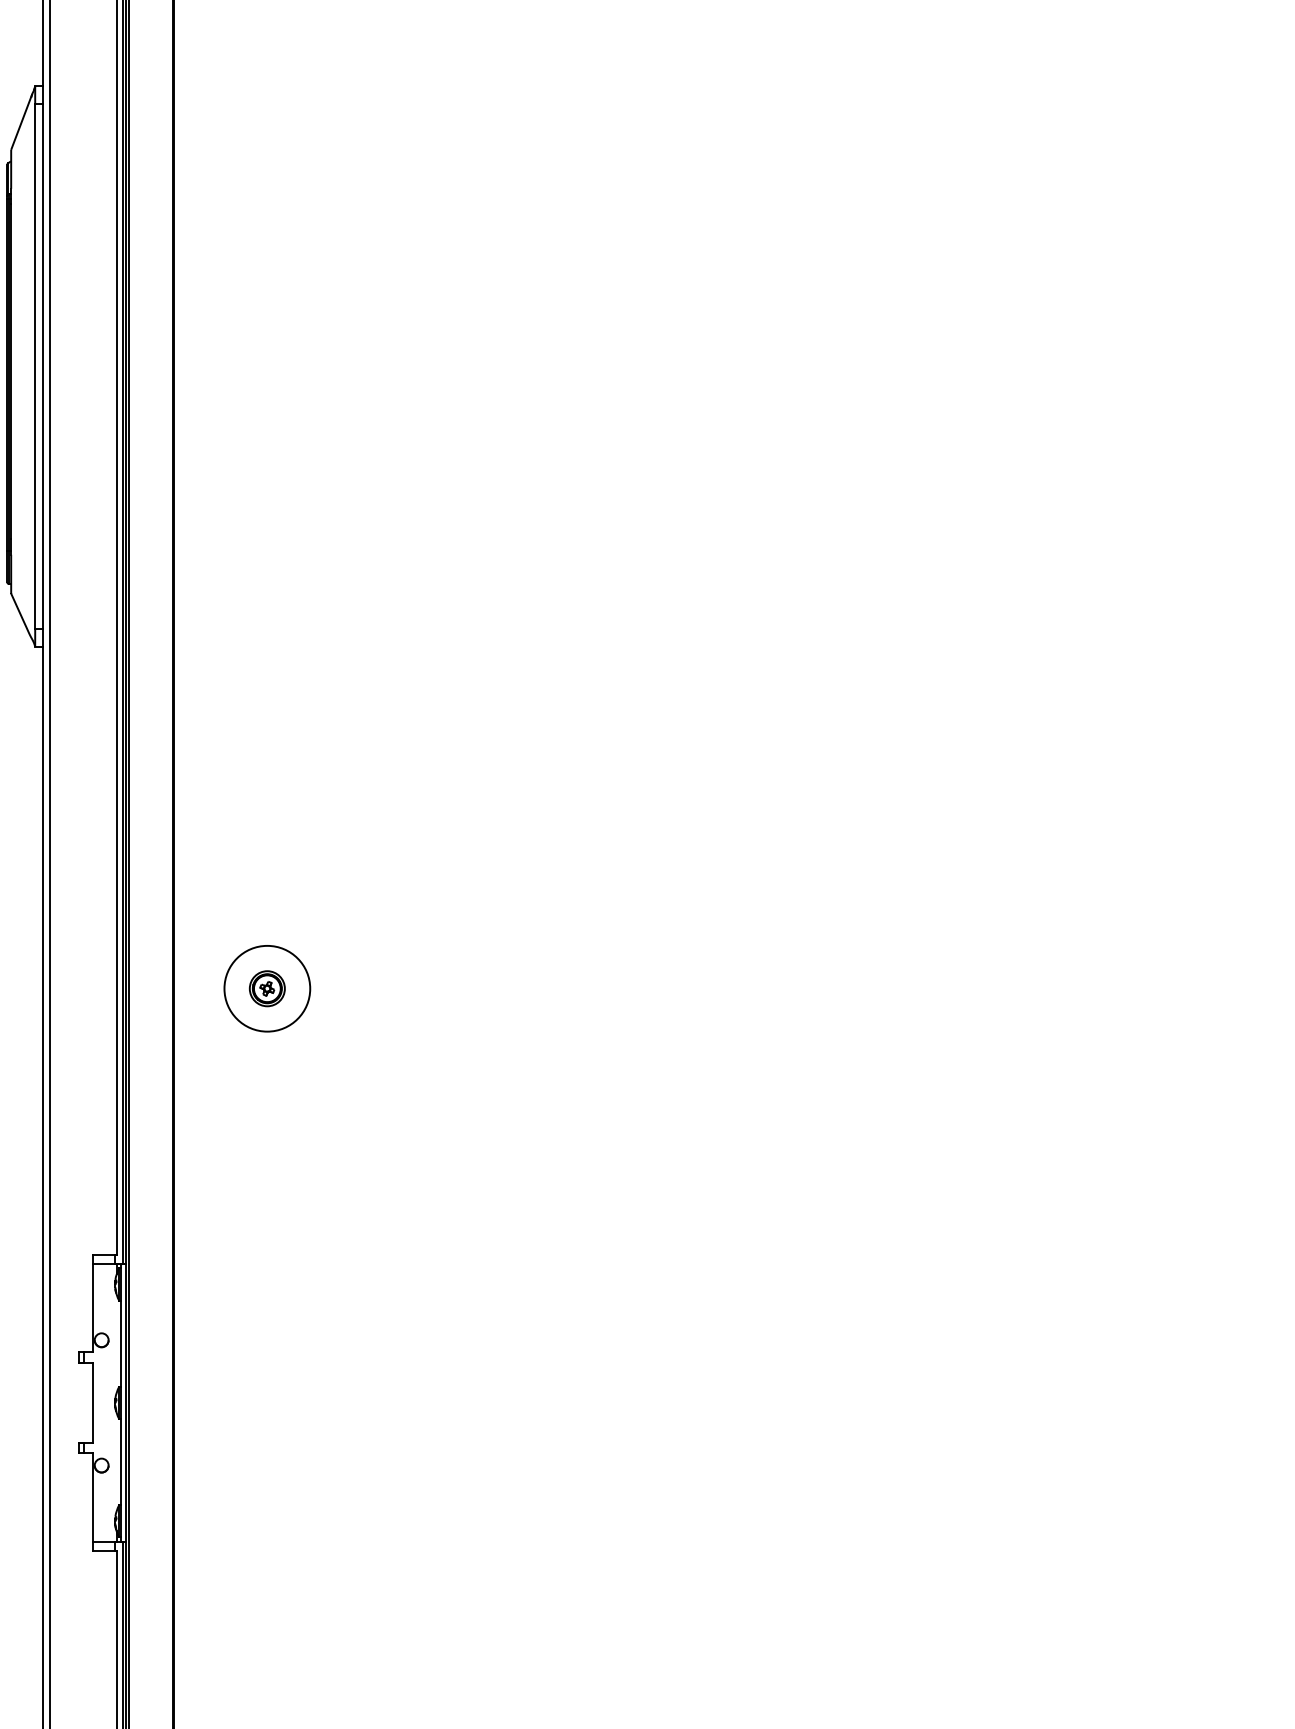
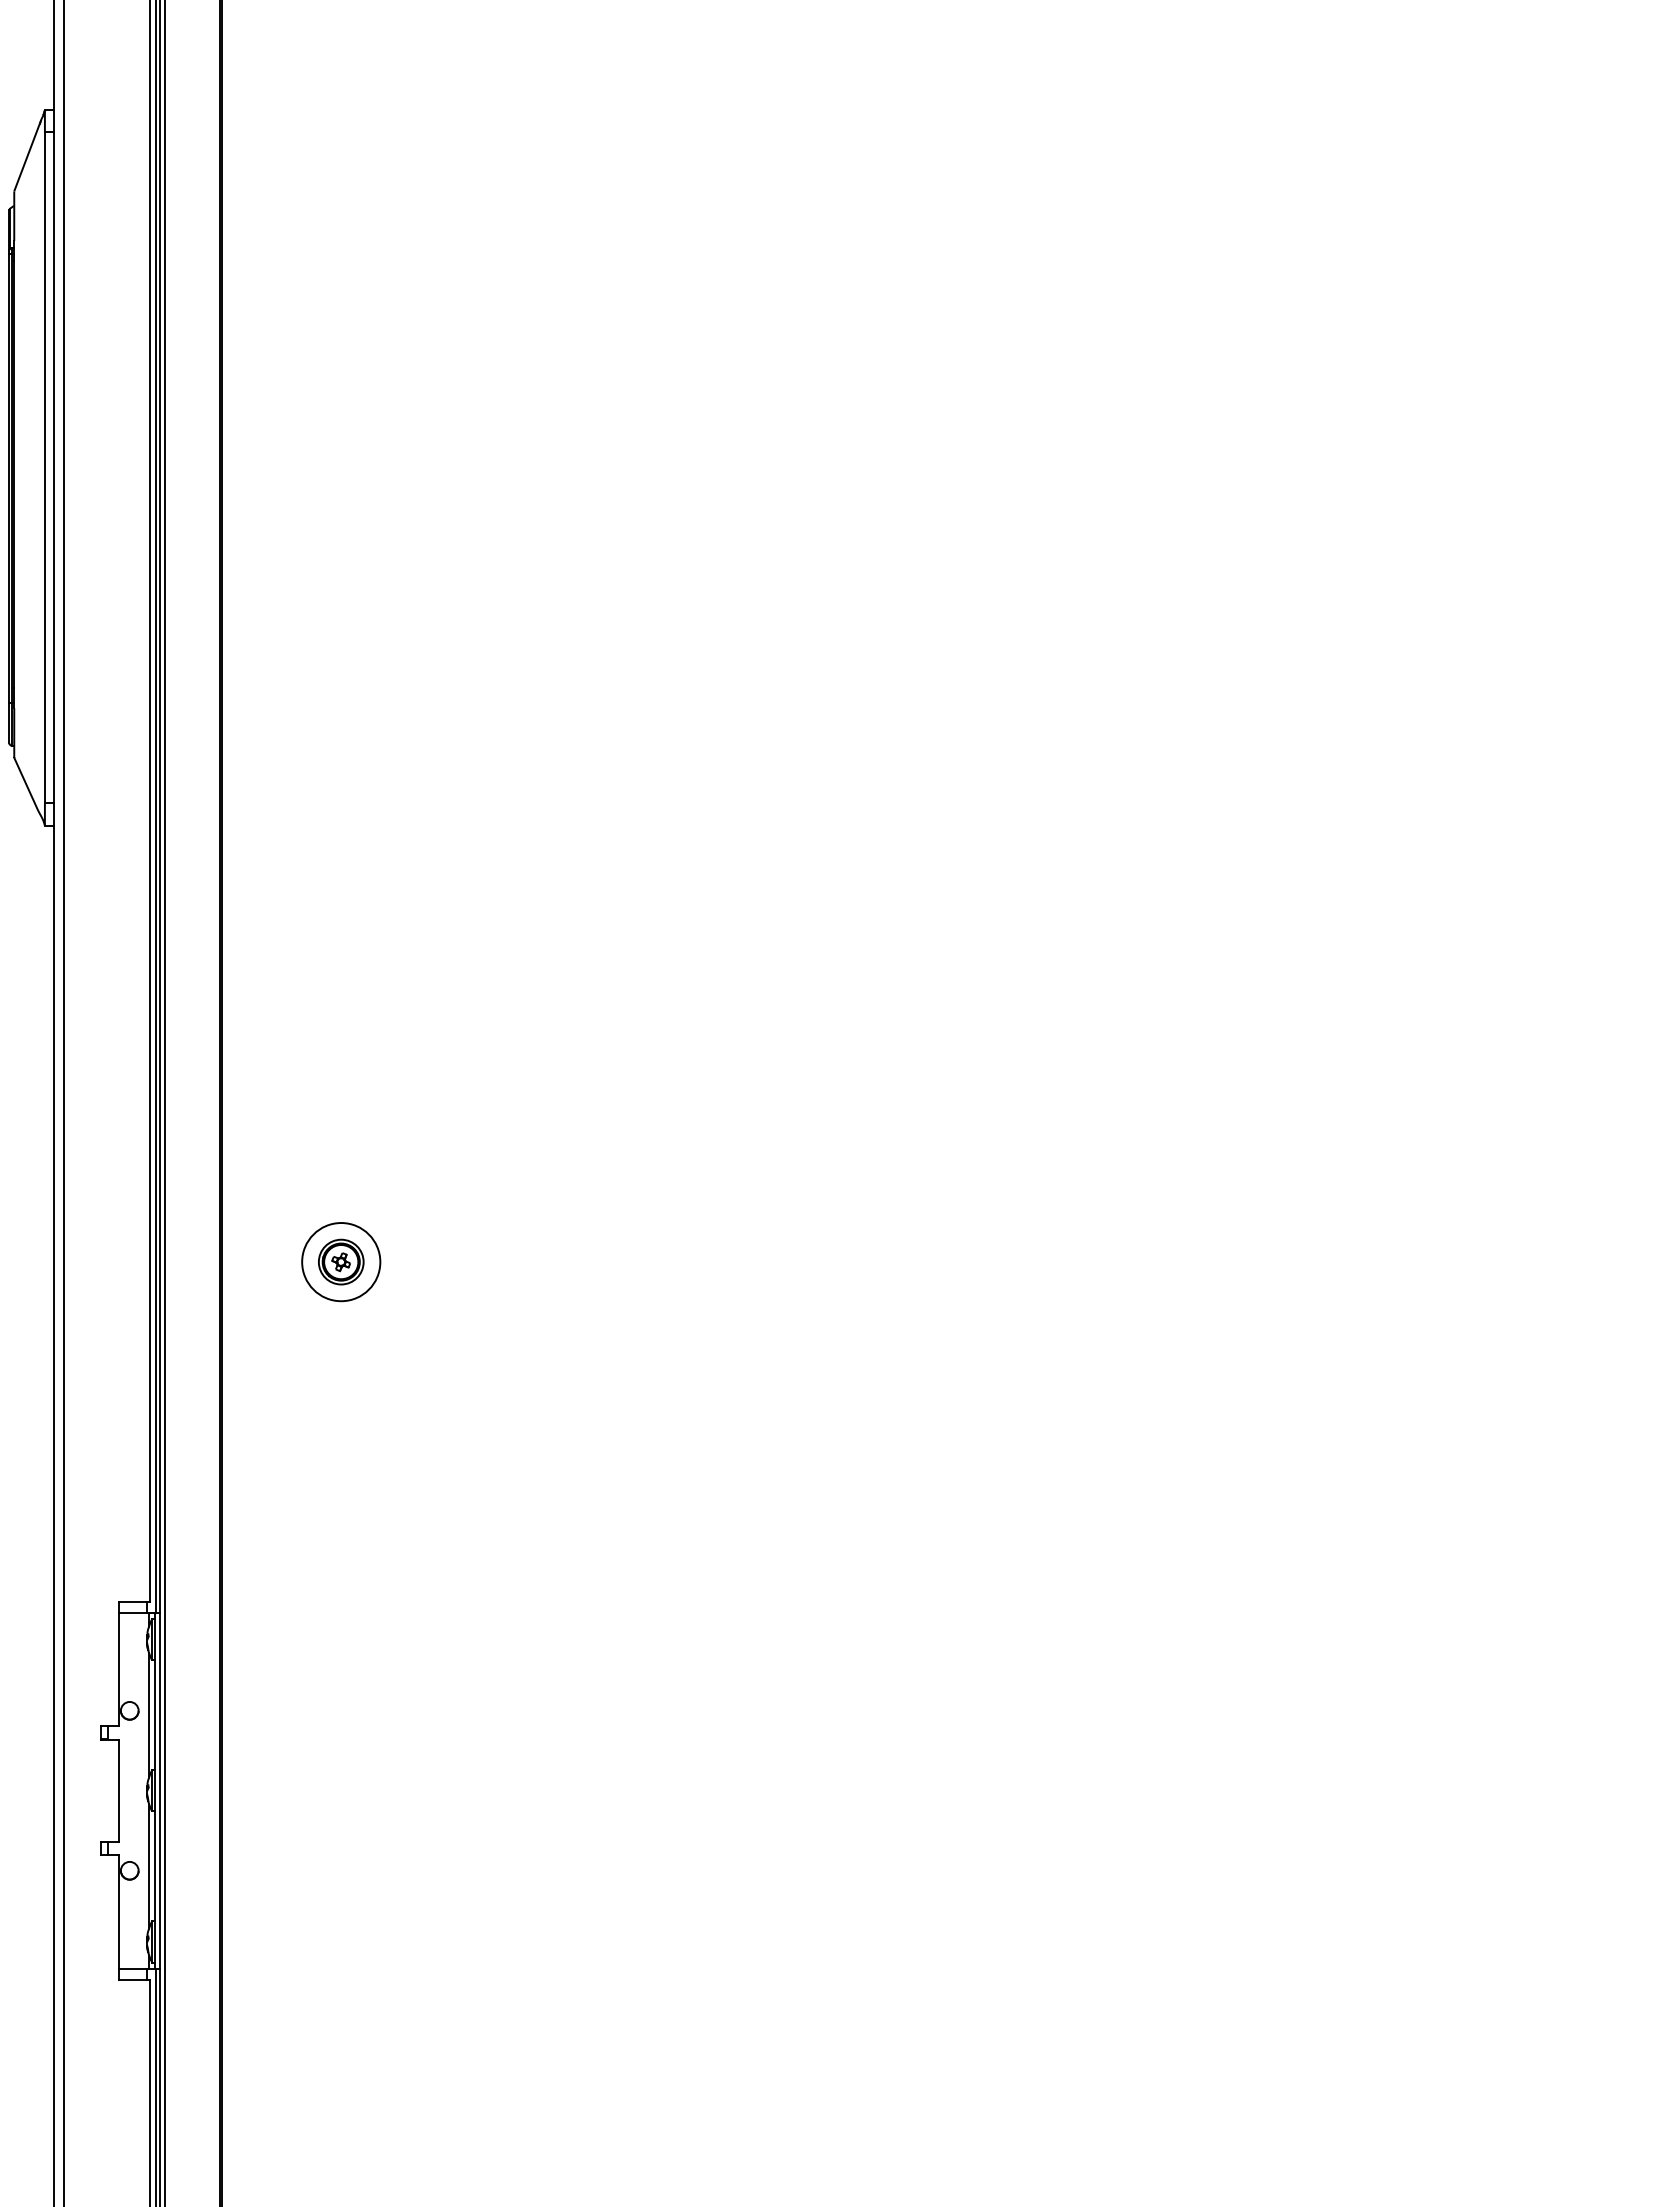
circle: (267, 989) -> (341, 1262), size x0.71
line: (116, 1343) -> (148, 1714), added
line: (116, 1461) -> (148, 1865), added

